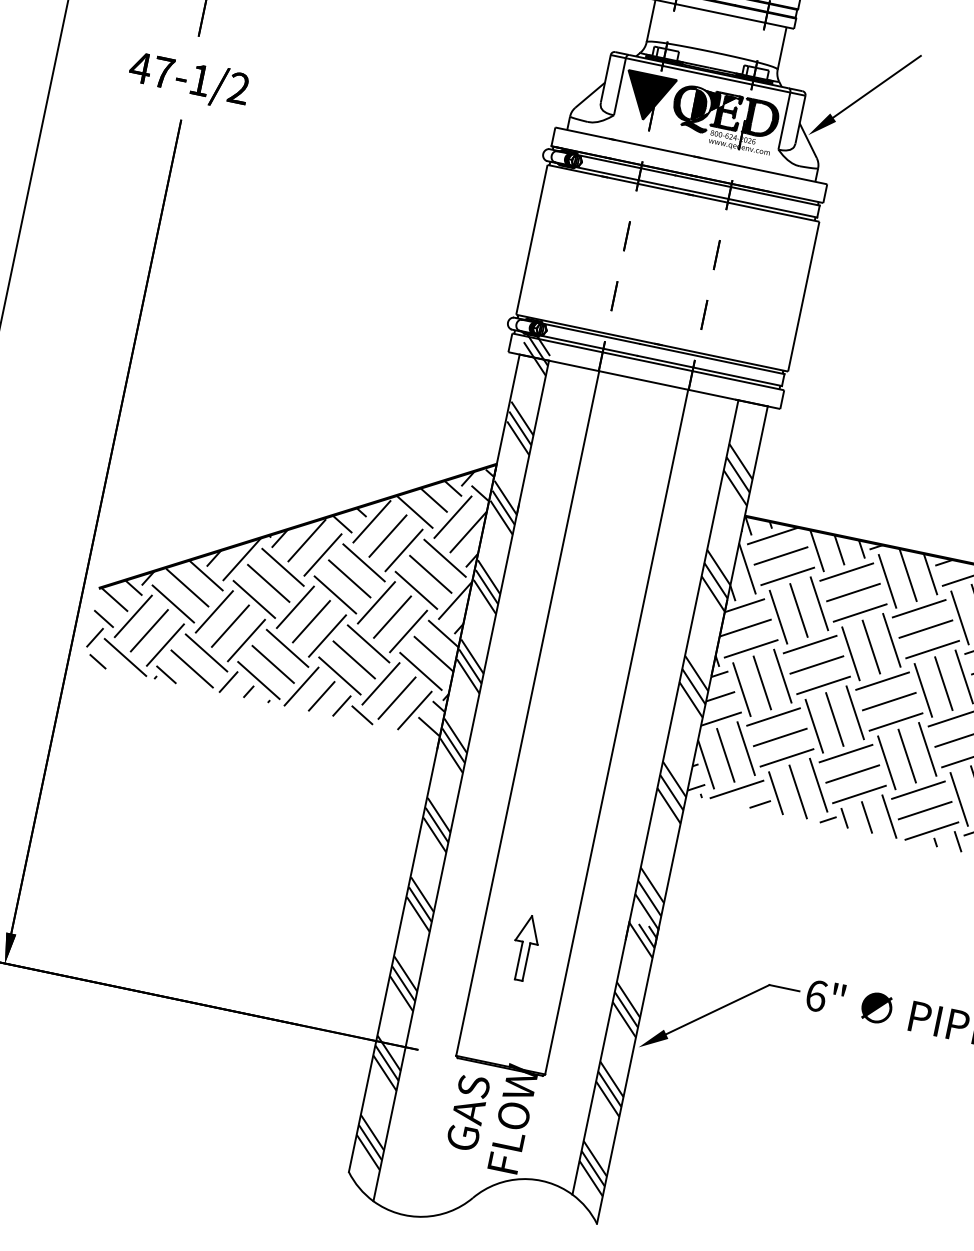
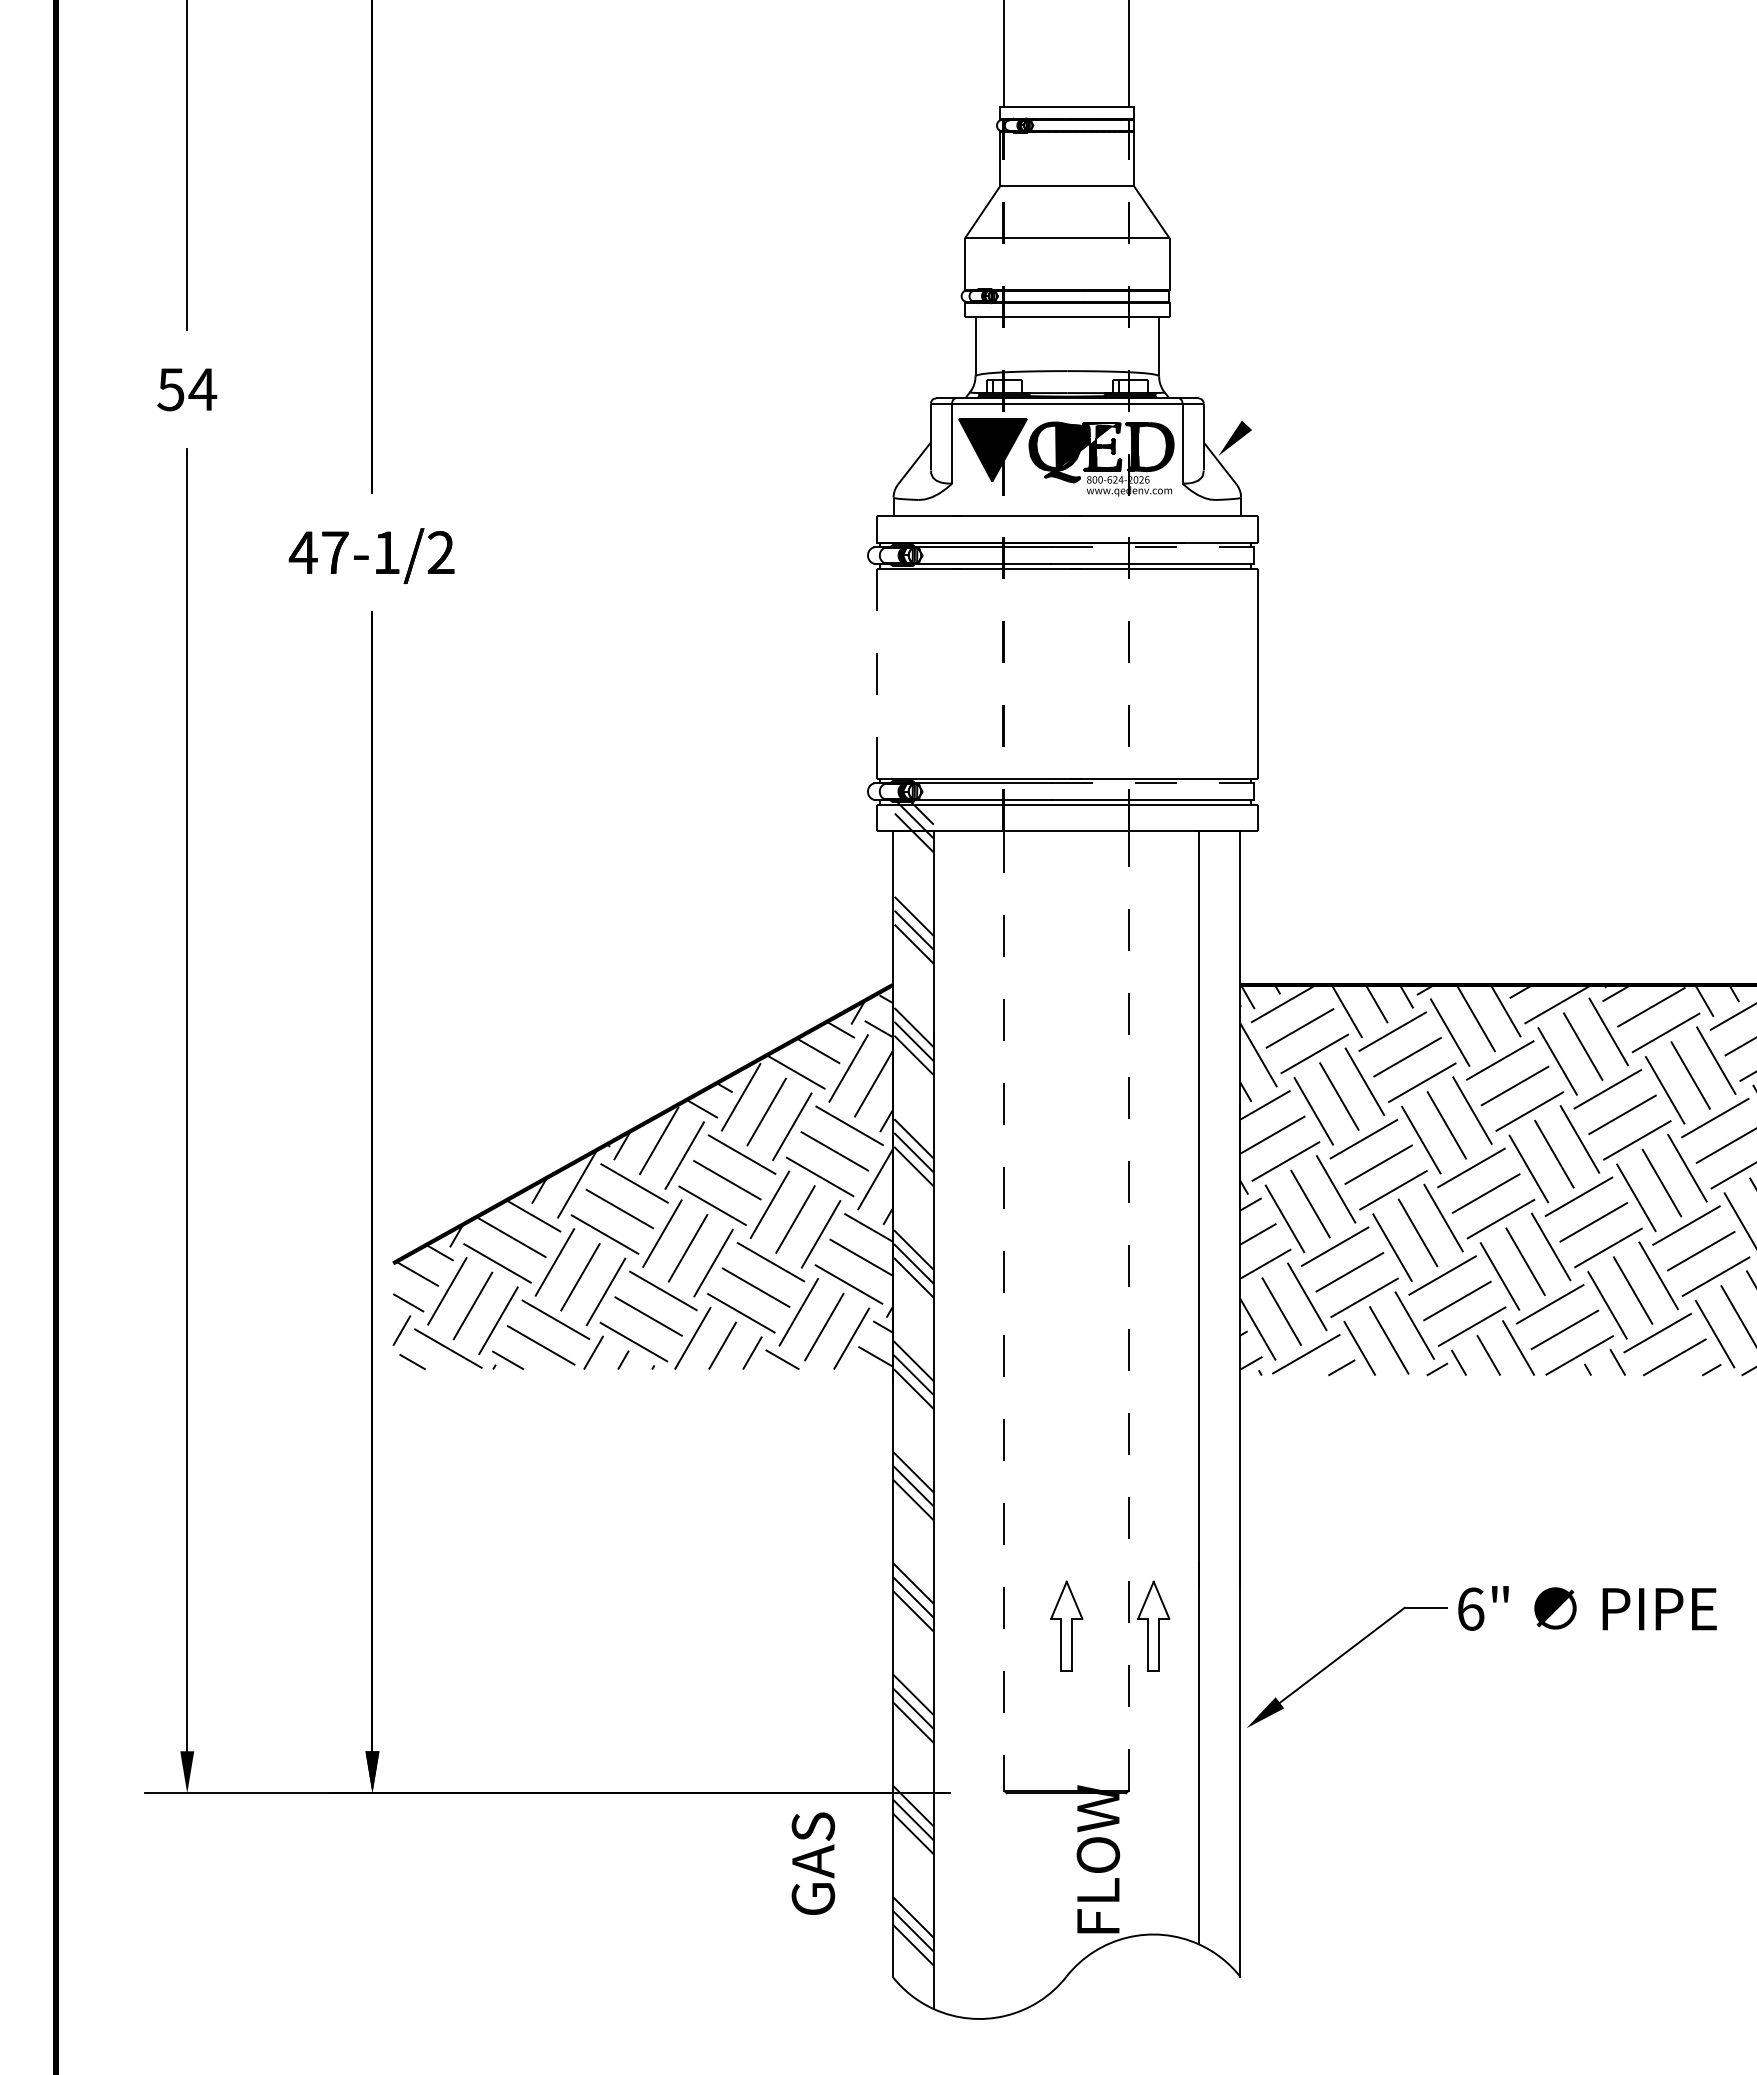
line: (877, 86) -> (1297, 371), removed
line: (748, 190) -> (1153, 547), solid -> dashed
line: (531, 239) -> (876, 673), solid -> dashed
line: (712, 359) -> (1152, 783), solid -> dashed
hatch: (693, 686) -> (1219, 1228), removed
line: (527, 713) -> (1004, 1311), solid -> dashed
line: (616, 732) -> (1128, 1311), solid -> dashed
part: (587, 960) -> (1153, 1625), added
hatch: (615, 1059) -> (1219, 1750), removed
text: (468, 1112) -> (813, 1863), moved

